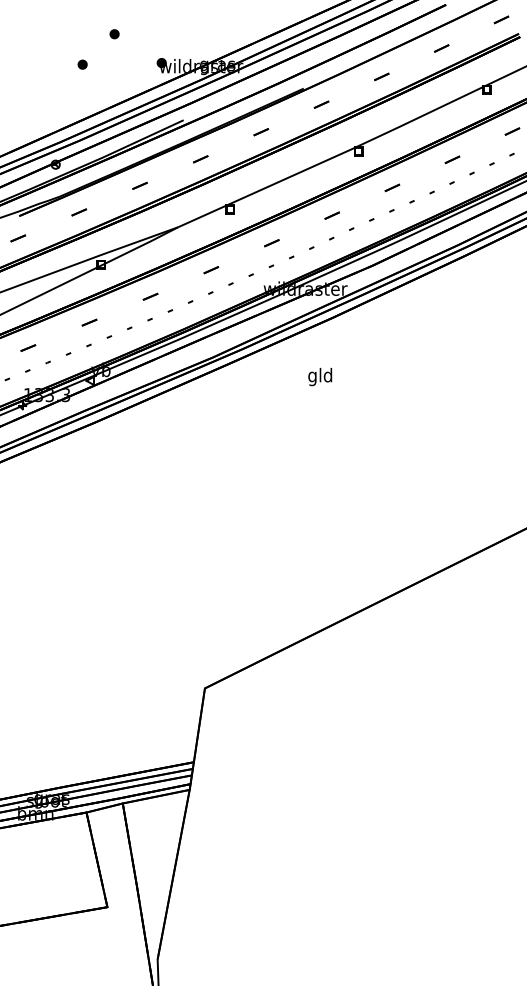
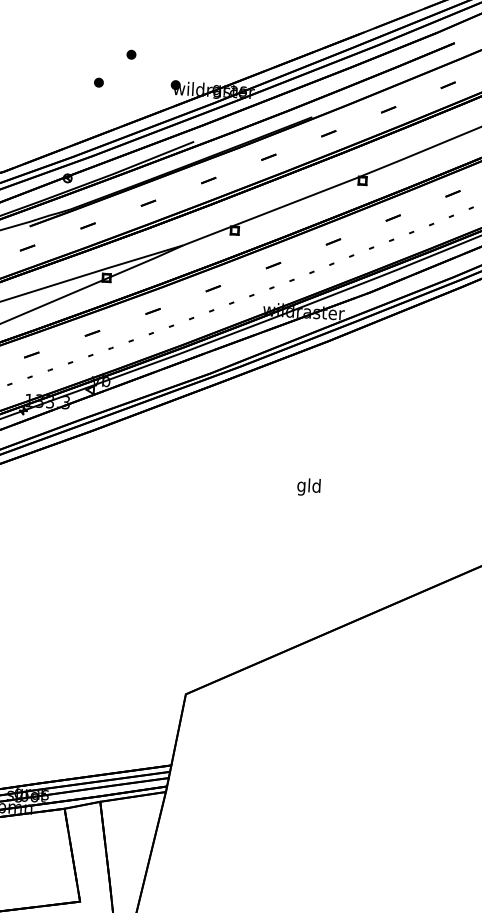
text: (320, 377) -> (309, 487), moved

